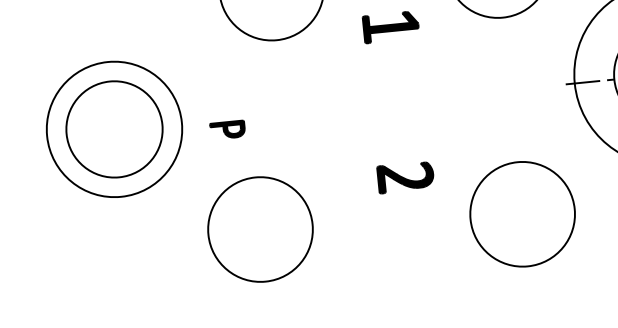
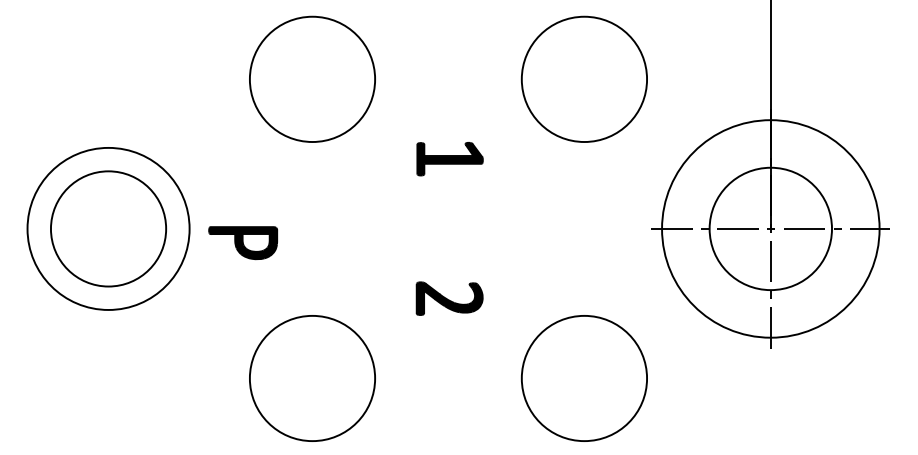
part: (390, 27) -> (449, 159), moved
part: (227, 130) -> (243, 243), size x1.67
part: (405, 177) -> (449, 298), moved
circle: (260, 229) -> (312, 378), moved

